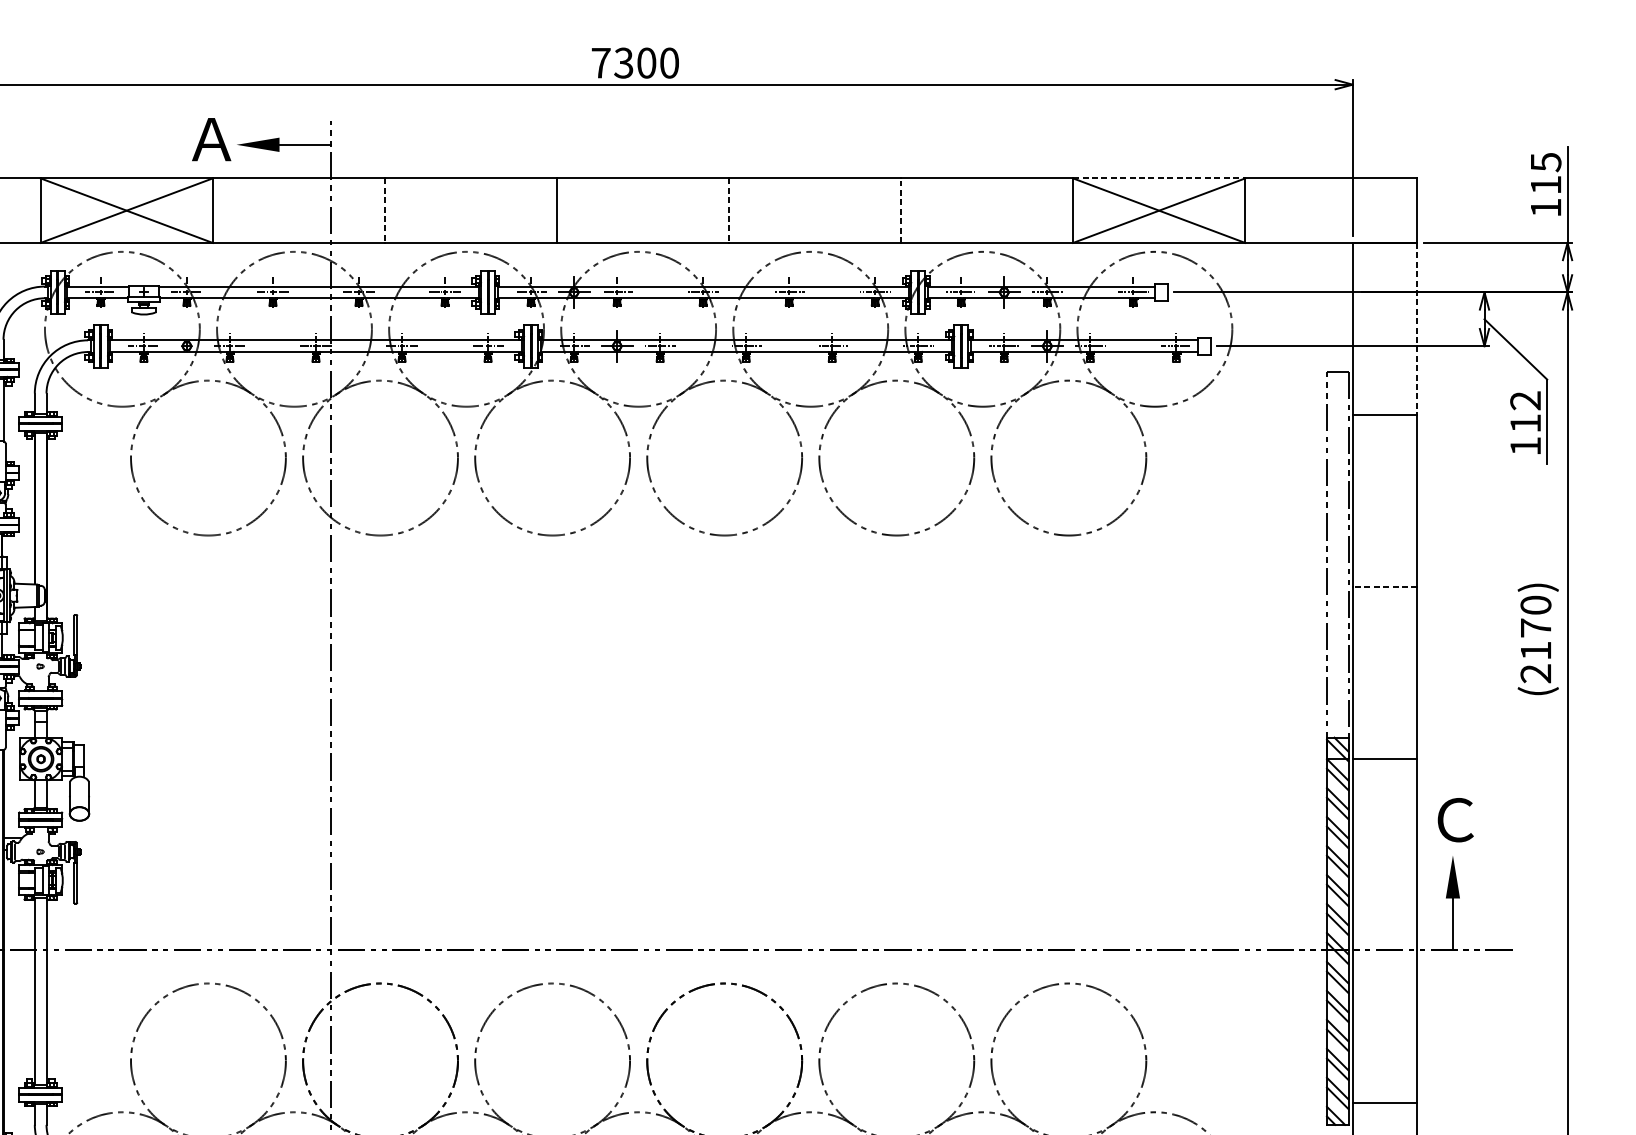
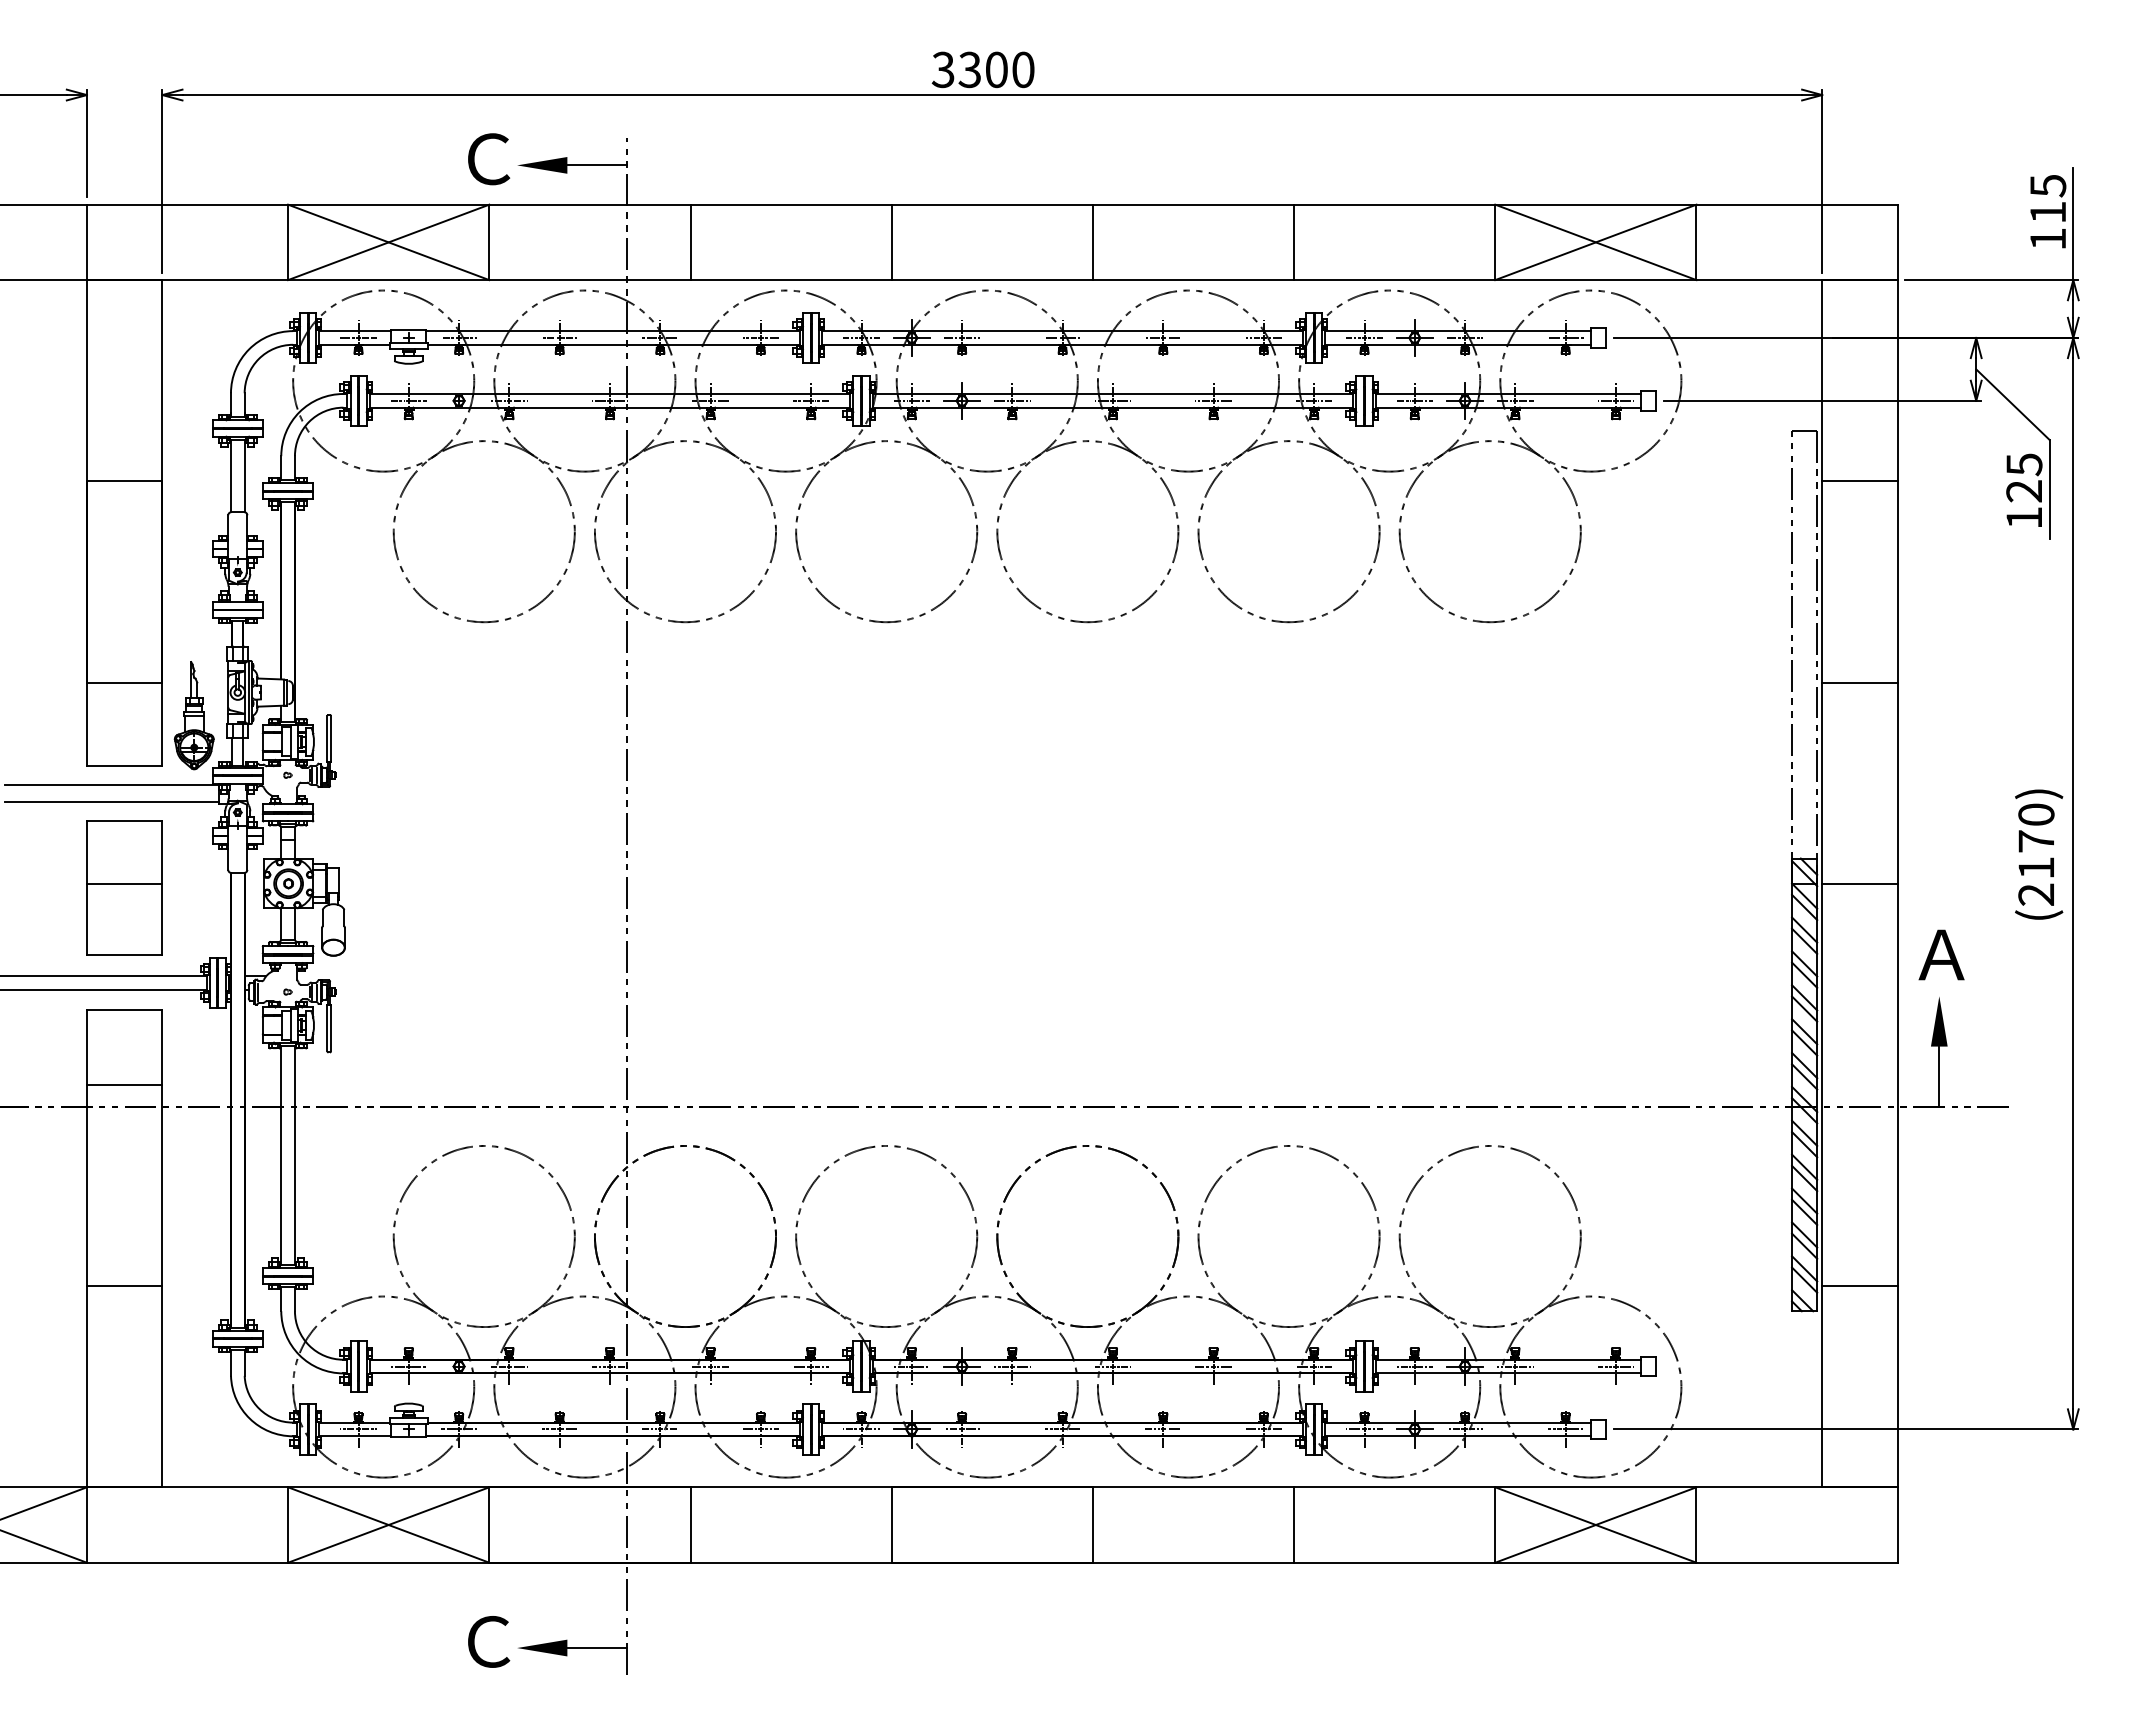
text: (600, 62) -> (942, 69), 7300 -> 3300
text: (211, 139) -> (487, 159), Ａ -> Ｃ
line: (1158, 178) -> (1595, 204), dashed -> solid
line: (384, 210) -> (690, 242), dashed -> solid
line: (728, 210) -> (1092, 242), dashed -> solid
line: (901, 210) -> (1294, 242), dashed -> solid
line: (1417, 328) -> (1897, 380), dashed -> solid
text: (1525, 411) -> (2024, 477), 112 -> 125
line: (1384, 587) -> (1859, 682), dashed -> solid
text: (1538, 639) -> (2039, 854), moved
text: (1454, 819) -> (1941, 954), Ｃ -> Ａ

